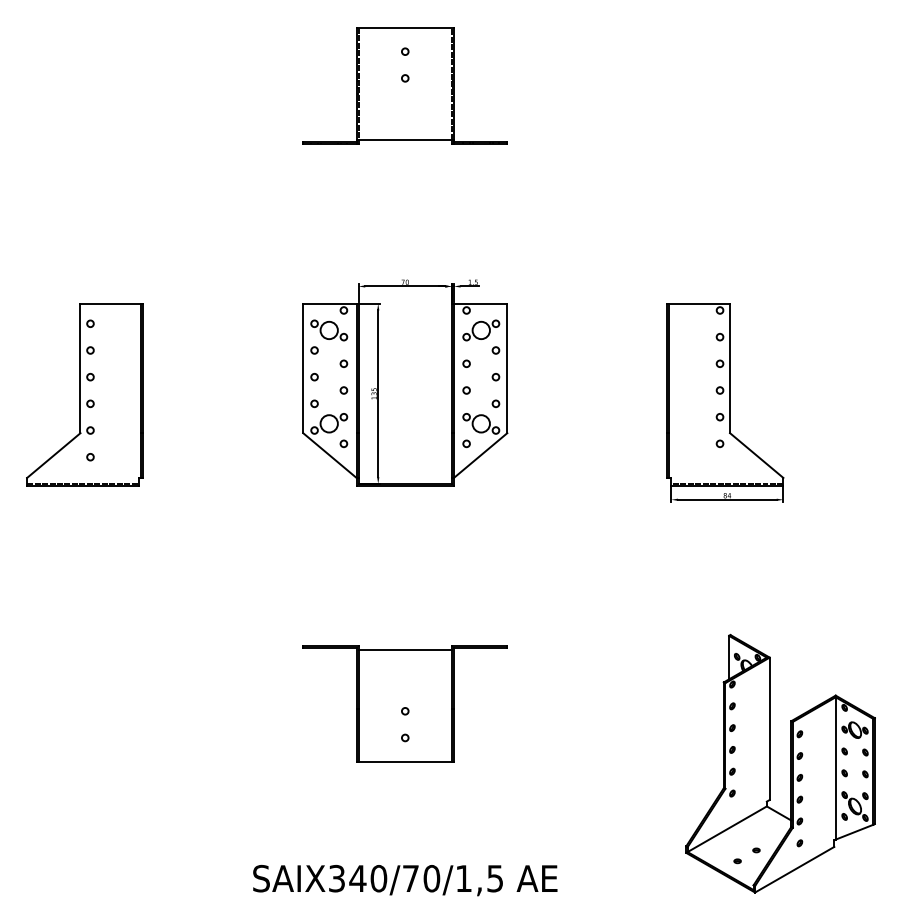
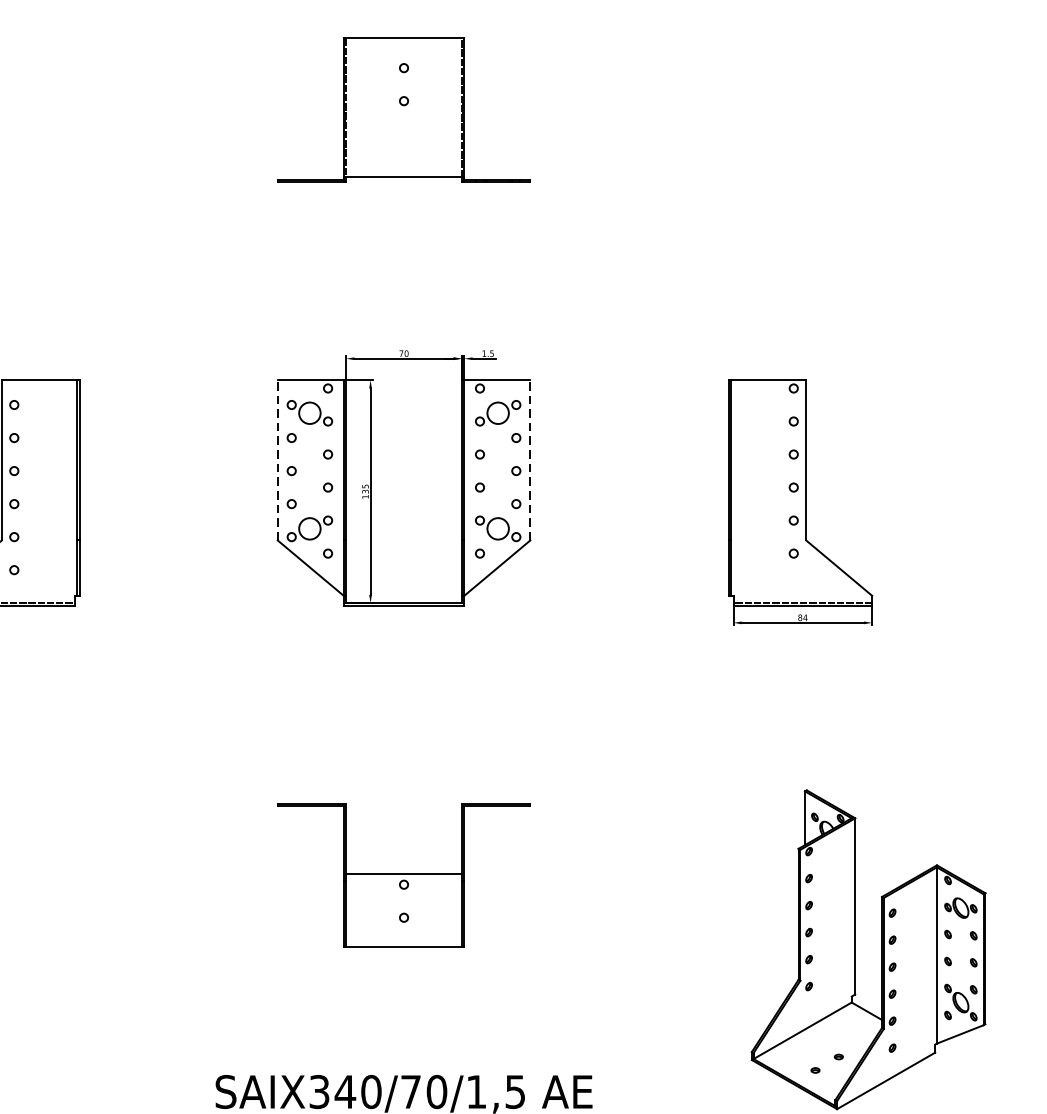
line: (303, 368) -> (278, 460), solid -> dashed
line: (507, 368) -> (530, 460), solid -> dashed
line: (404, 649) -> (403, 873), moved

